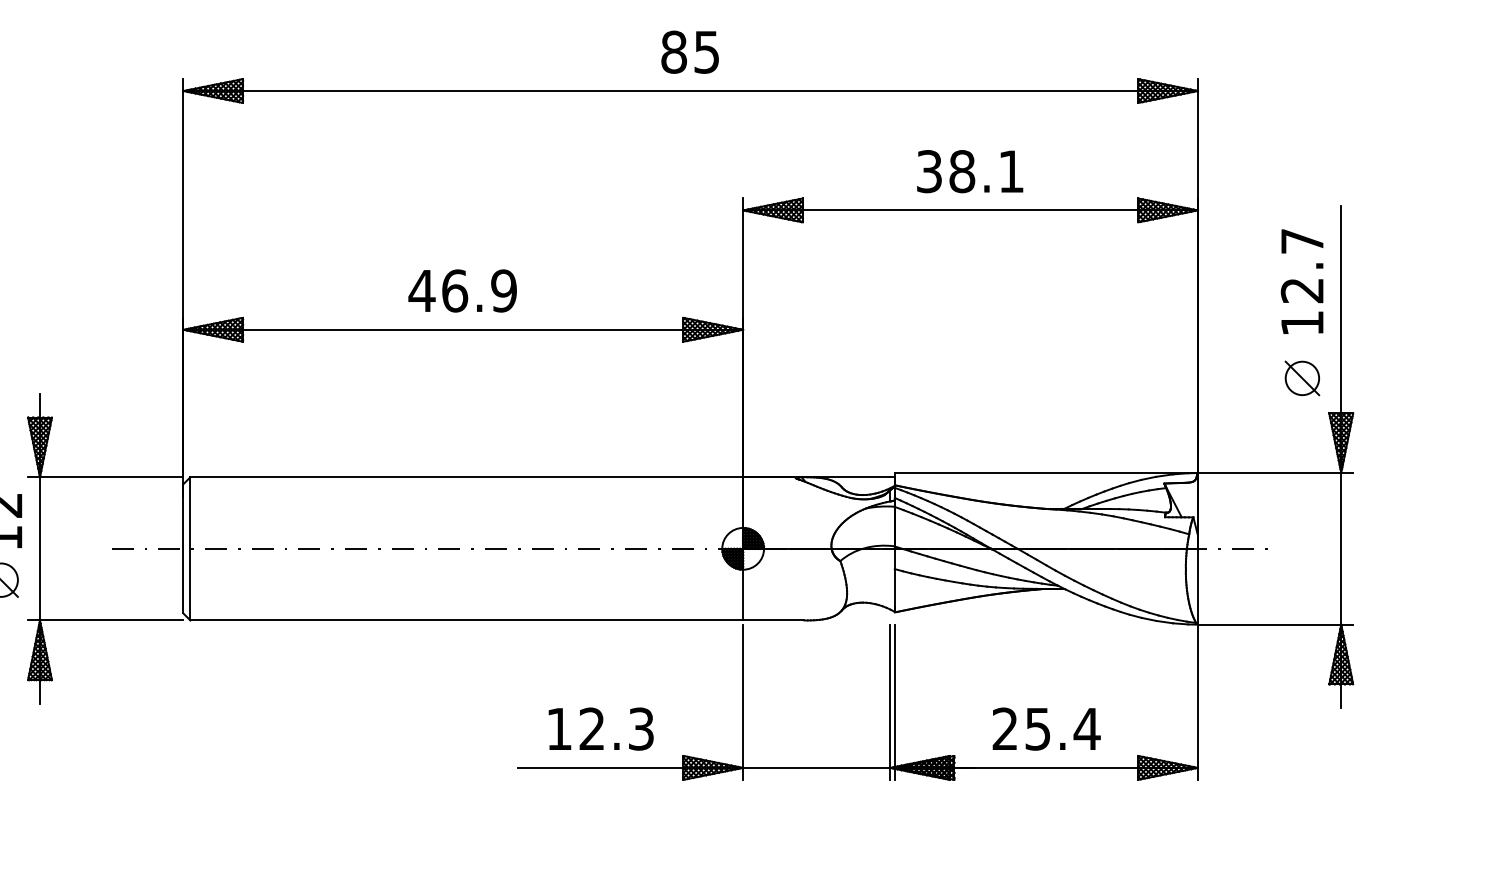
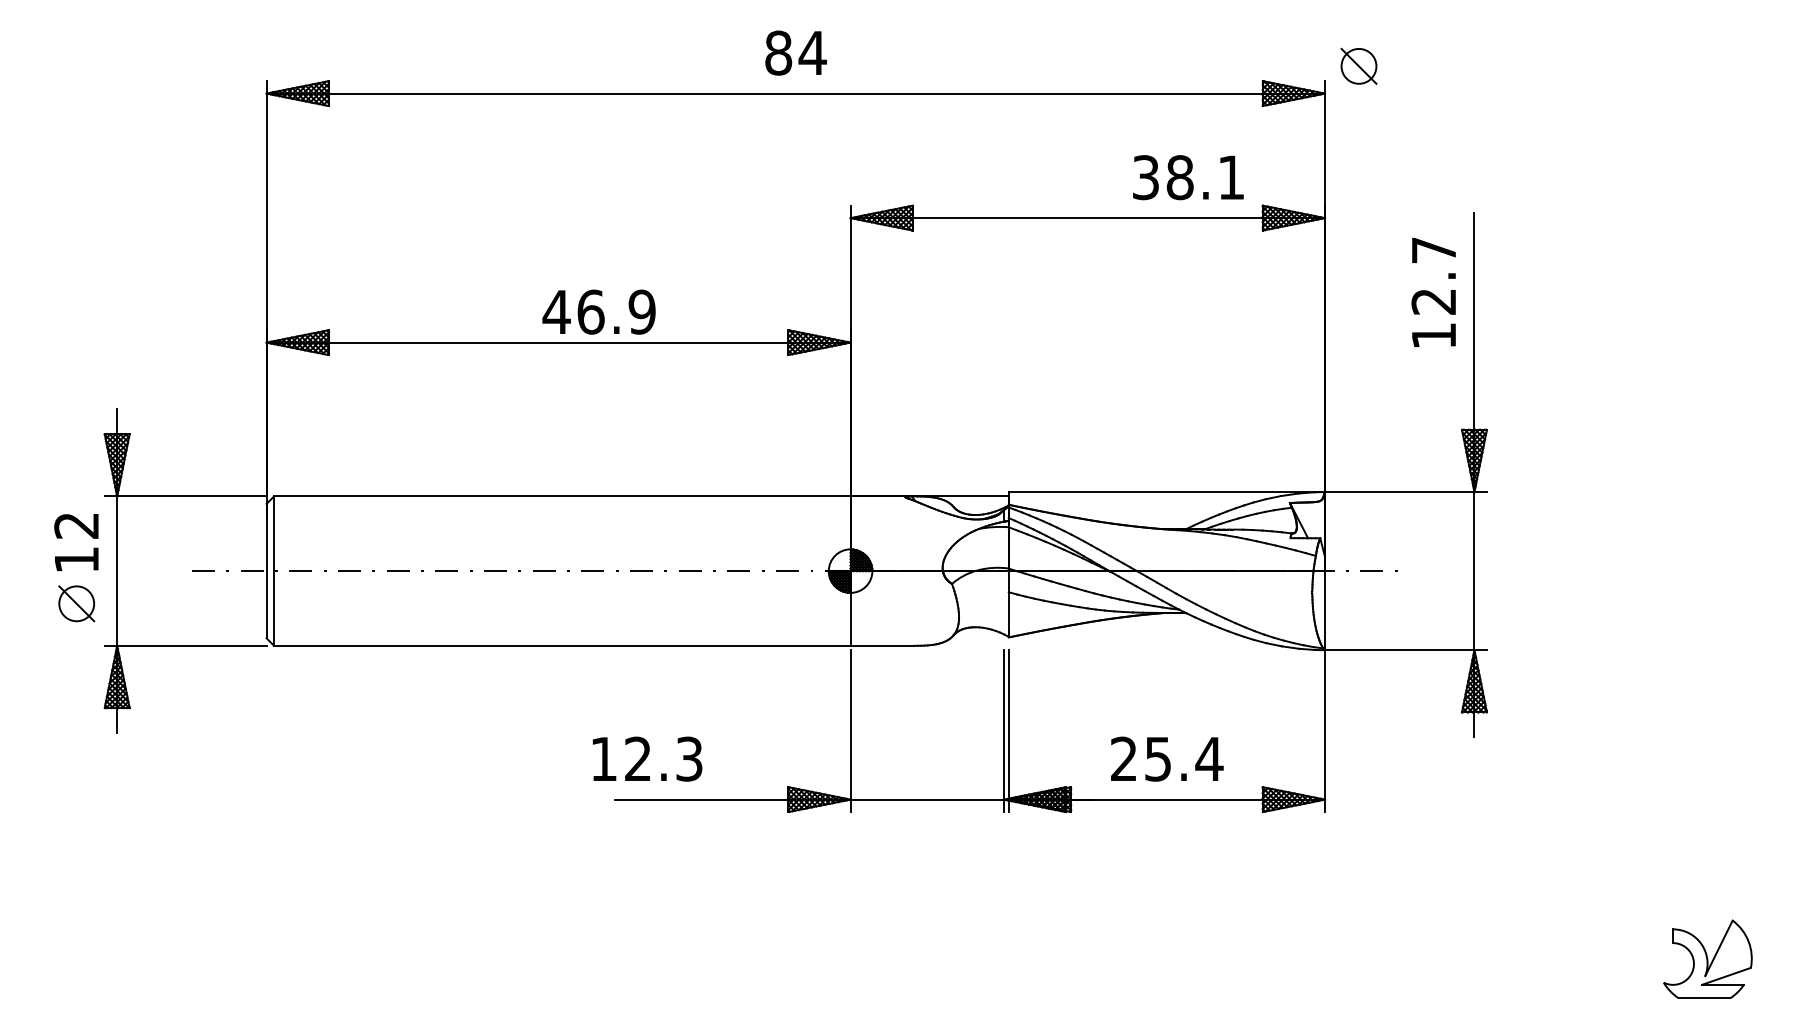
text: (706, 52) -> (812, 53), 85 -> 84
text: (970, 171) -> (1188, 177), moved
text: (462, 290) -> (598, 311), moved
part: (1301, 377) -> (1358, 65), moved
text: (601, 728) -> (647, 758), moved

